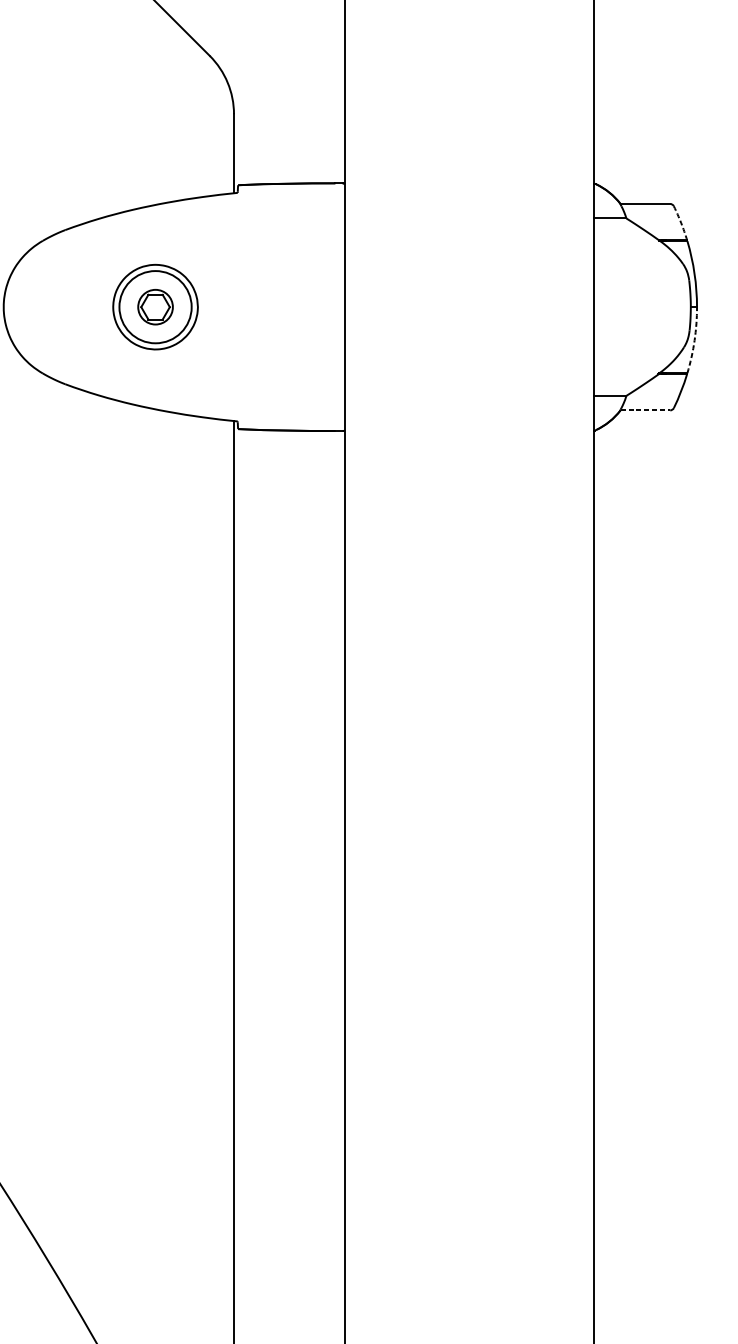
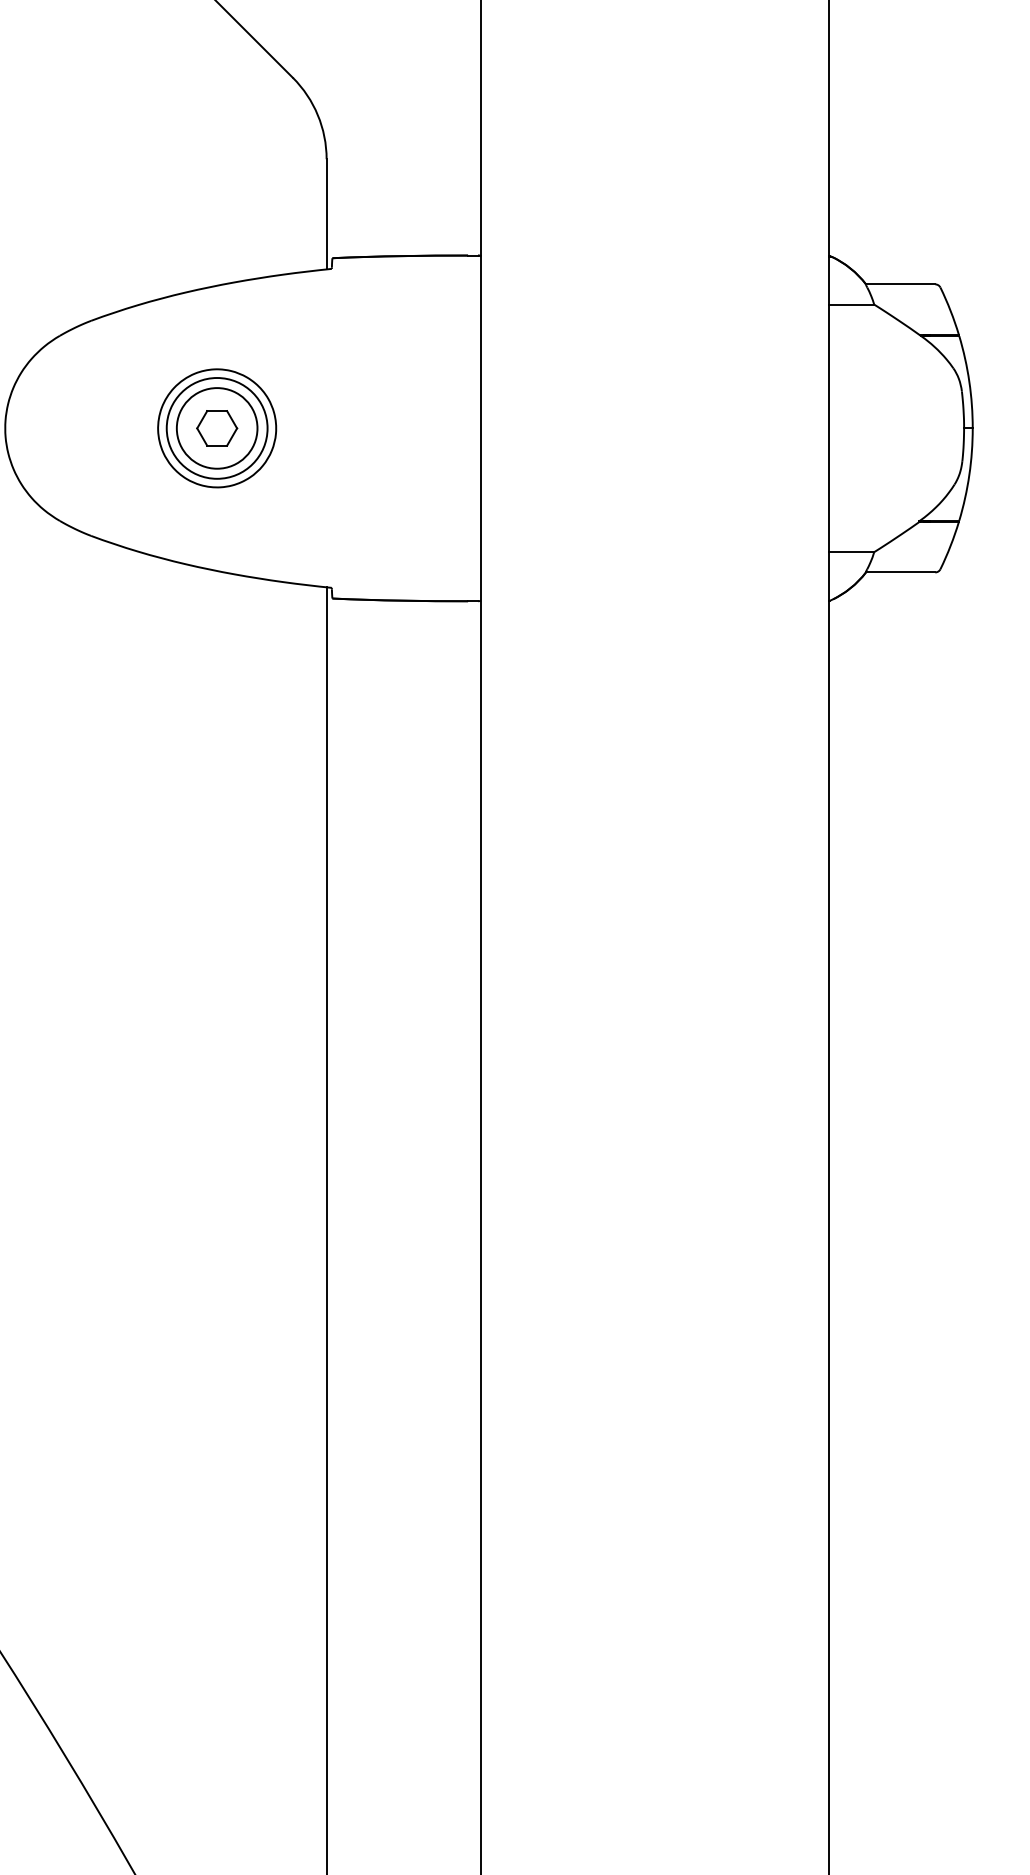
arc: (681, 223) -> (950, 311), dashed -> solid
circle: (155, 307) -> (216, 428), size x1.67
arc: (694, 340) -> (969, 474), dashed -> solid
line: (645, 410) -> (900, 572), dashed -> solid

